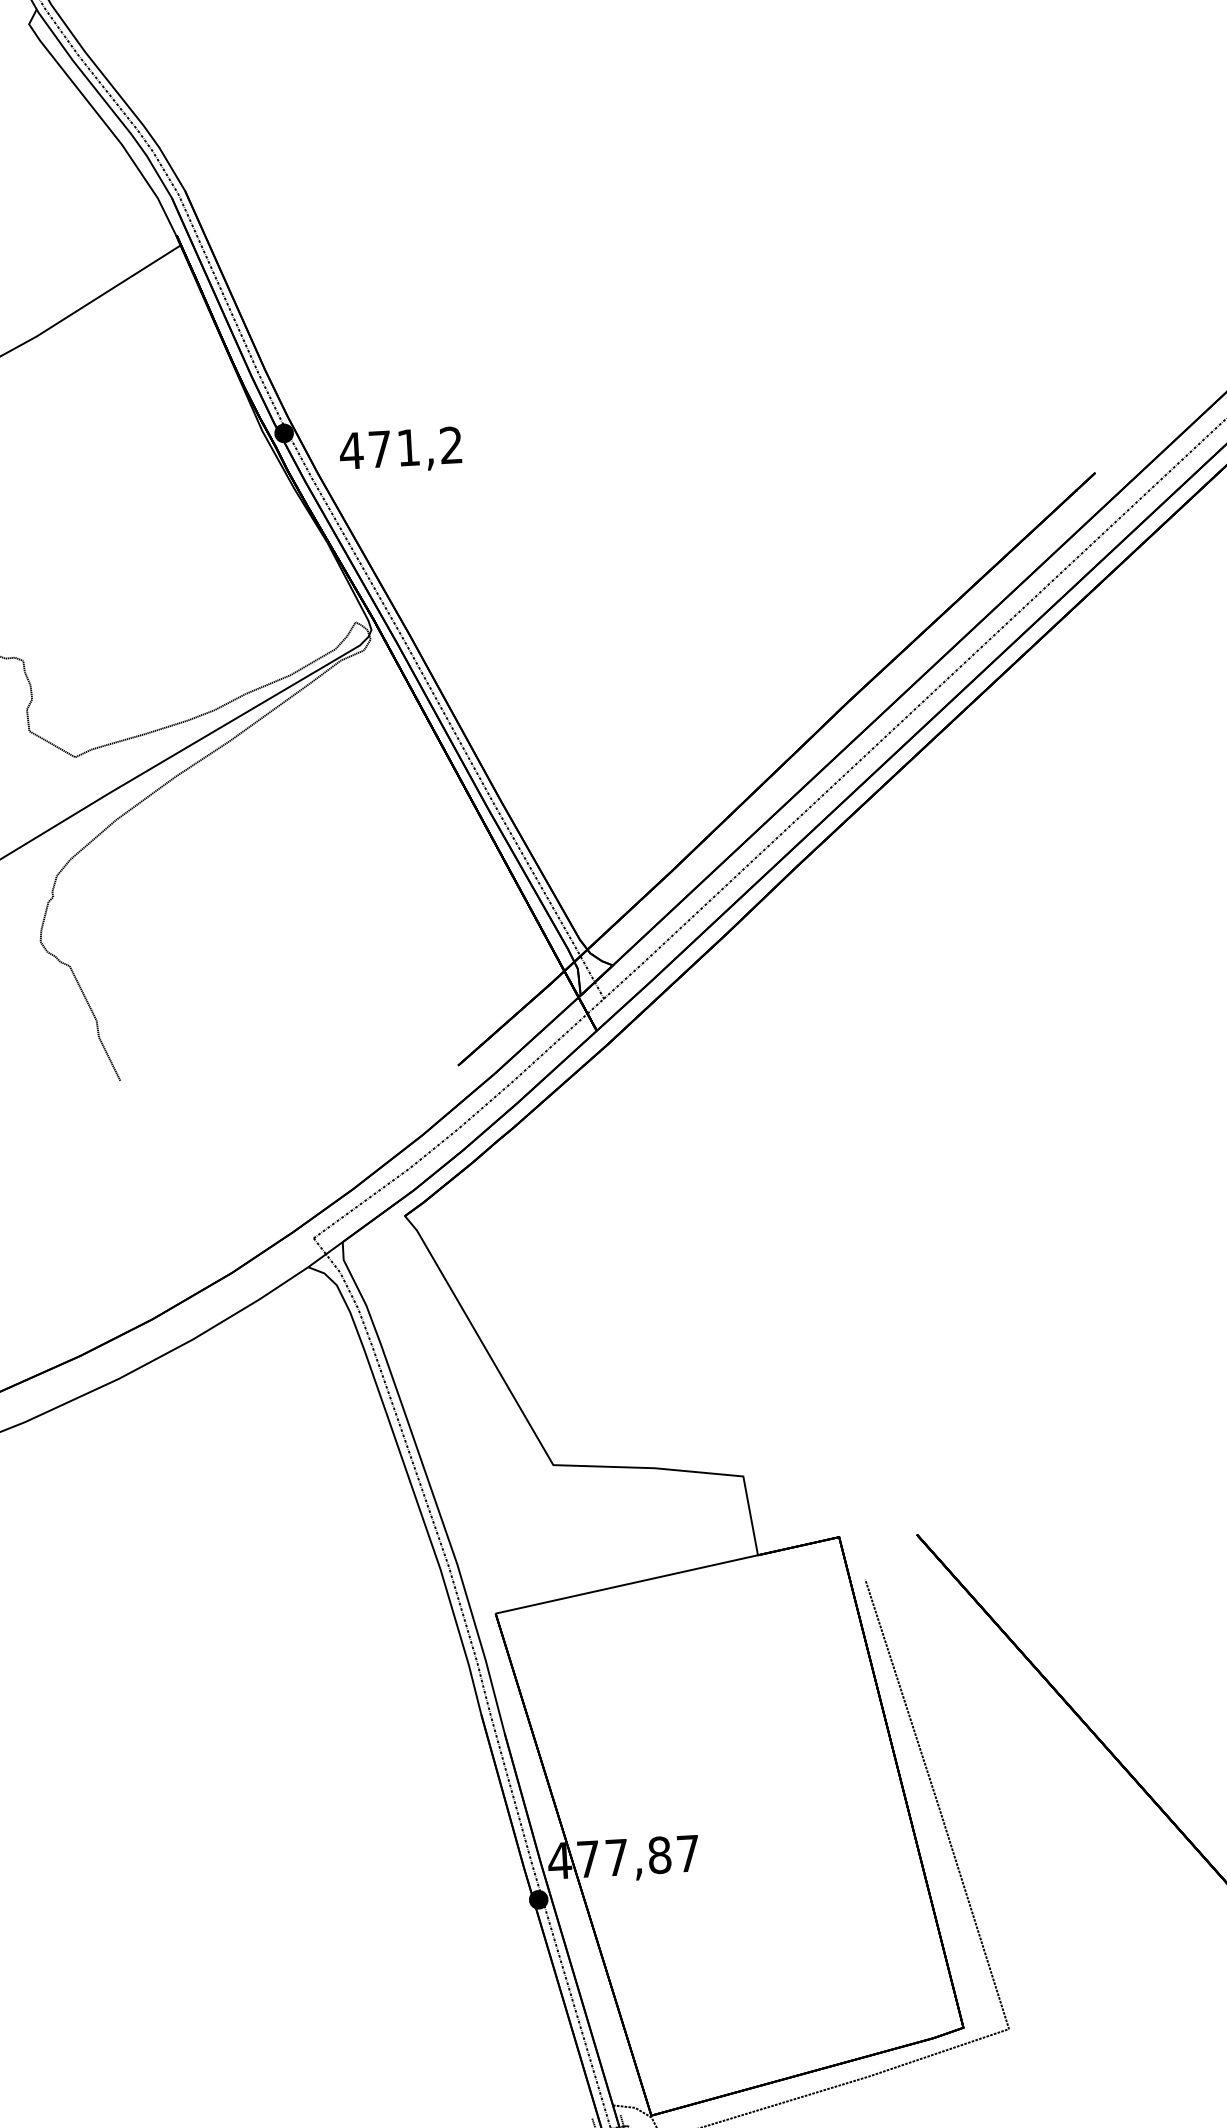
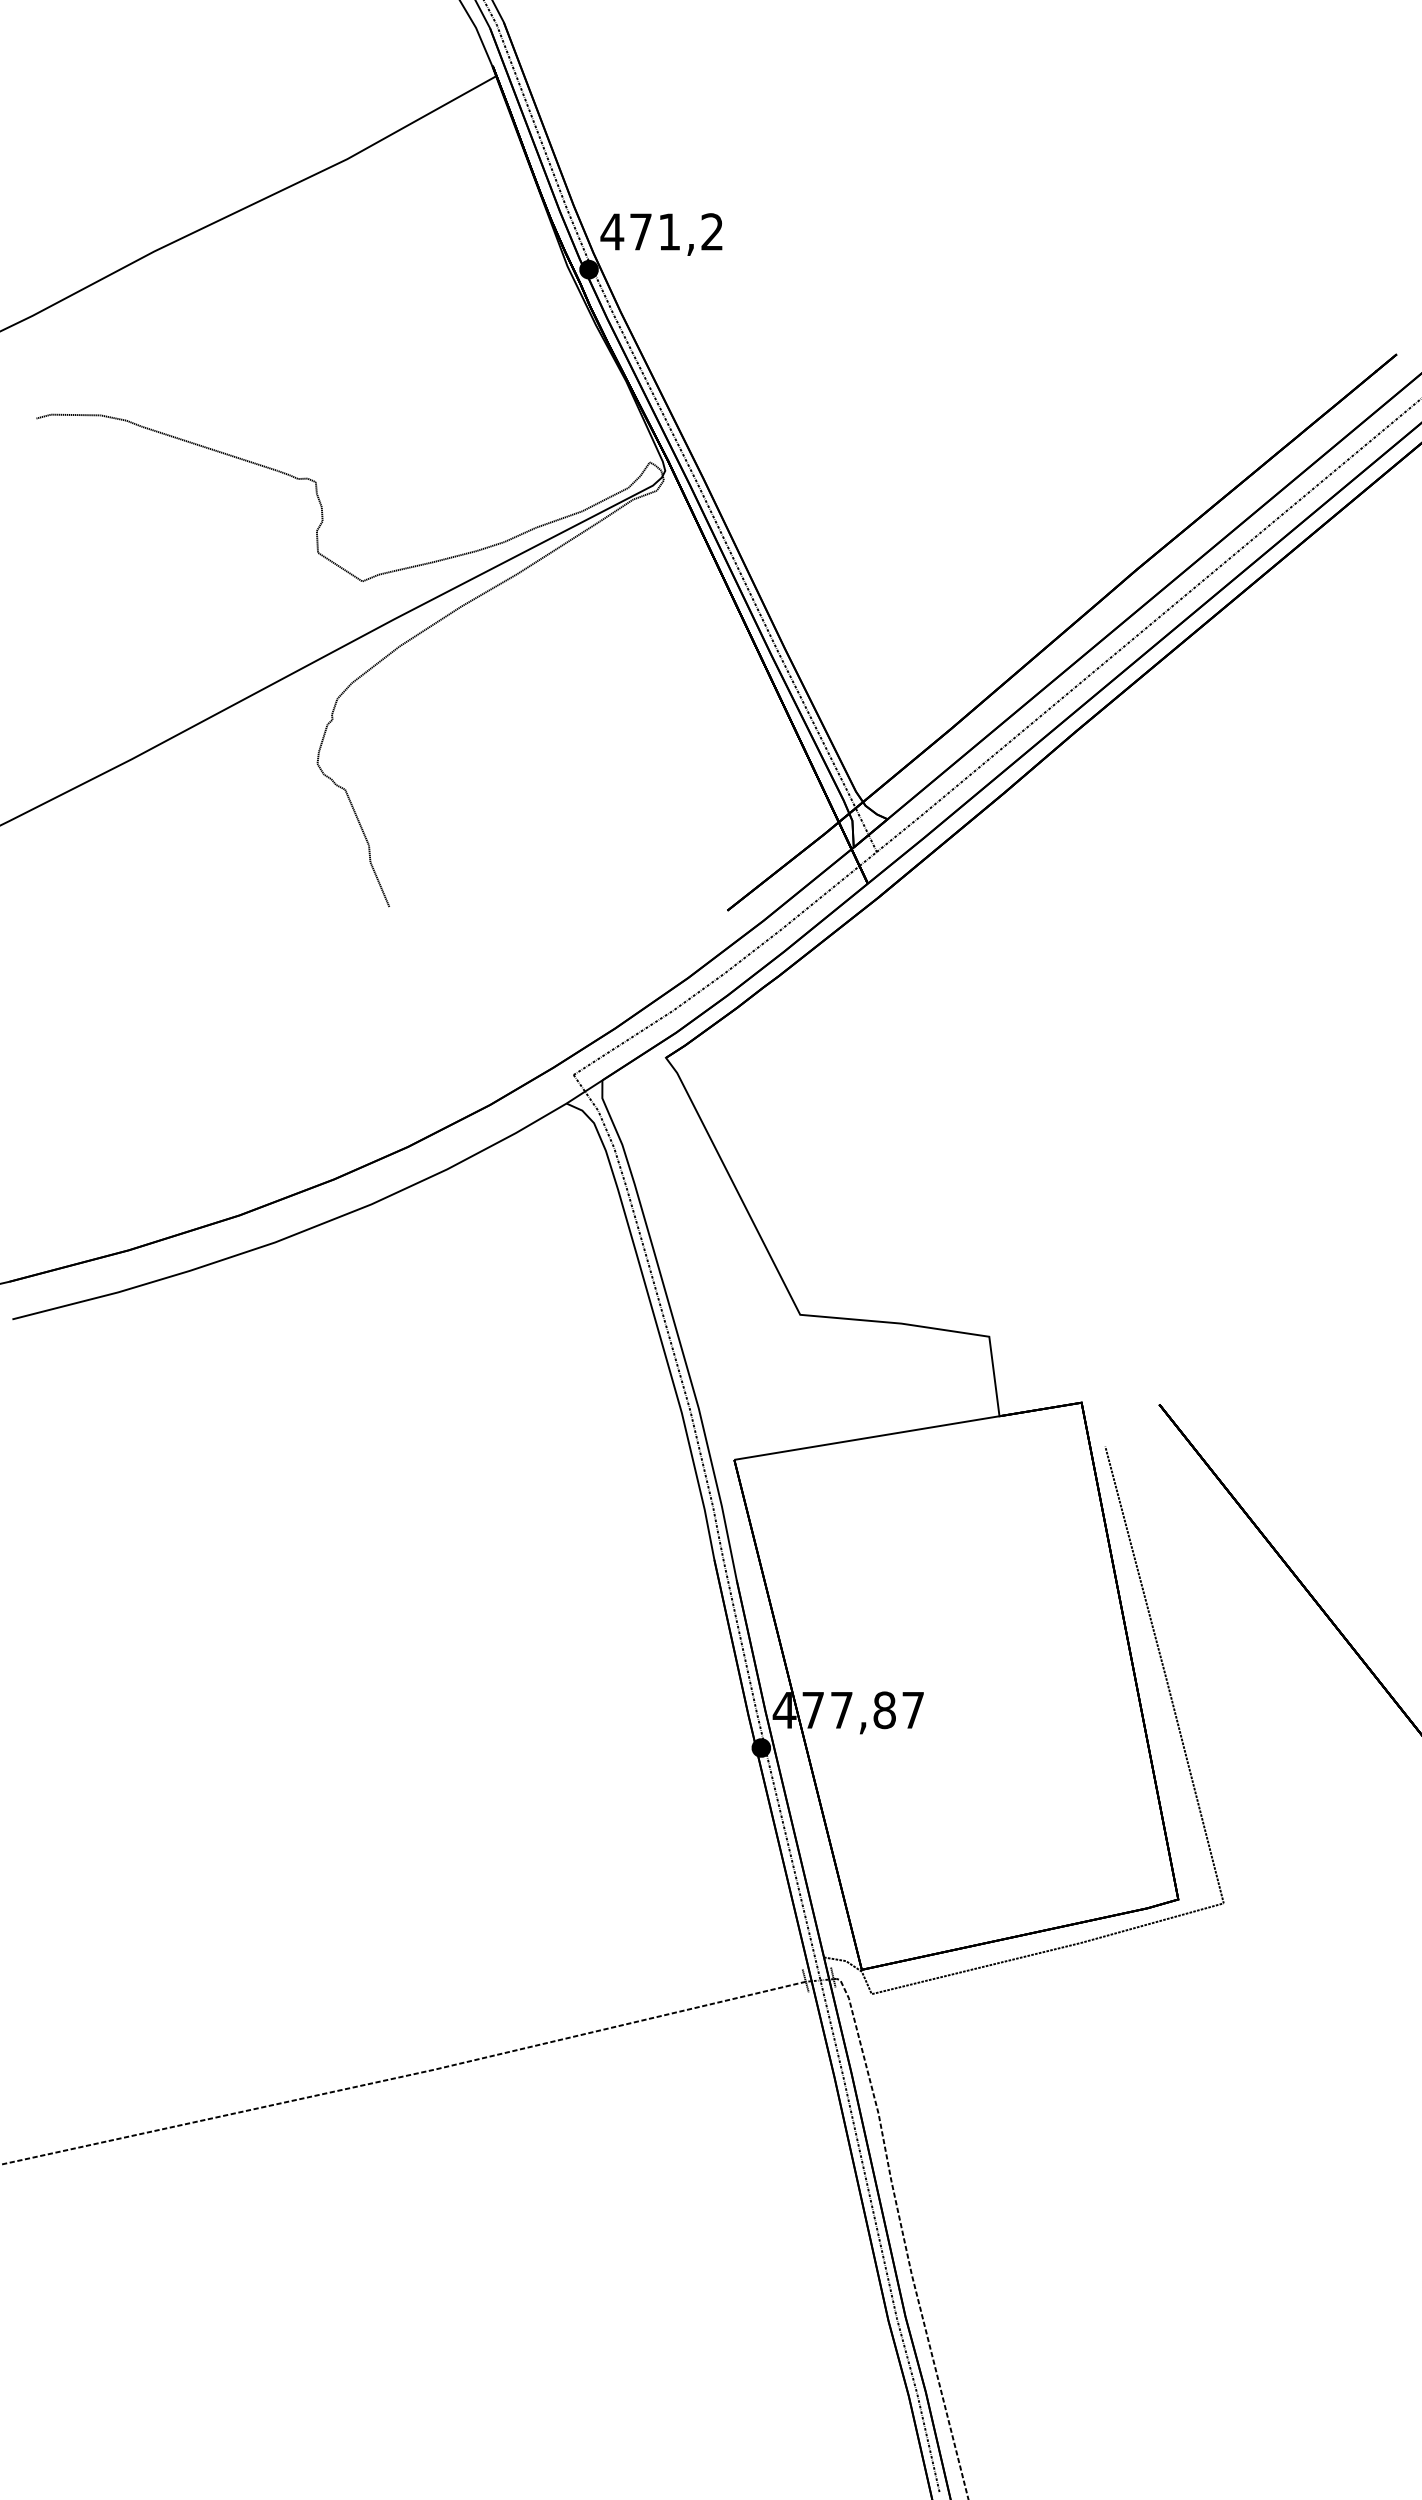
text: (400, 450) -> (661, 234), moved

